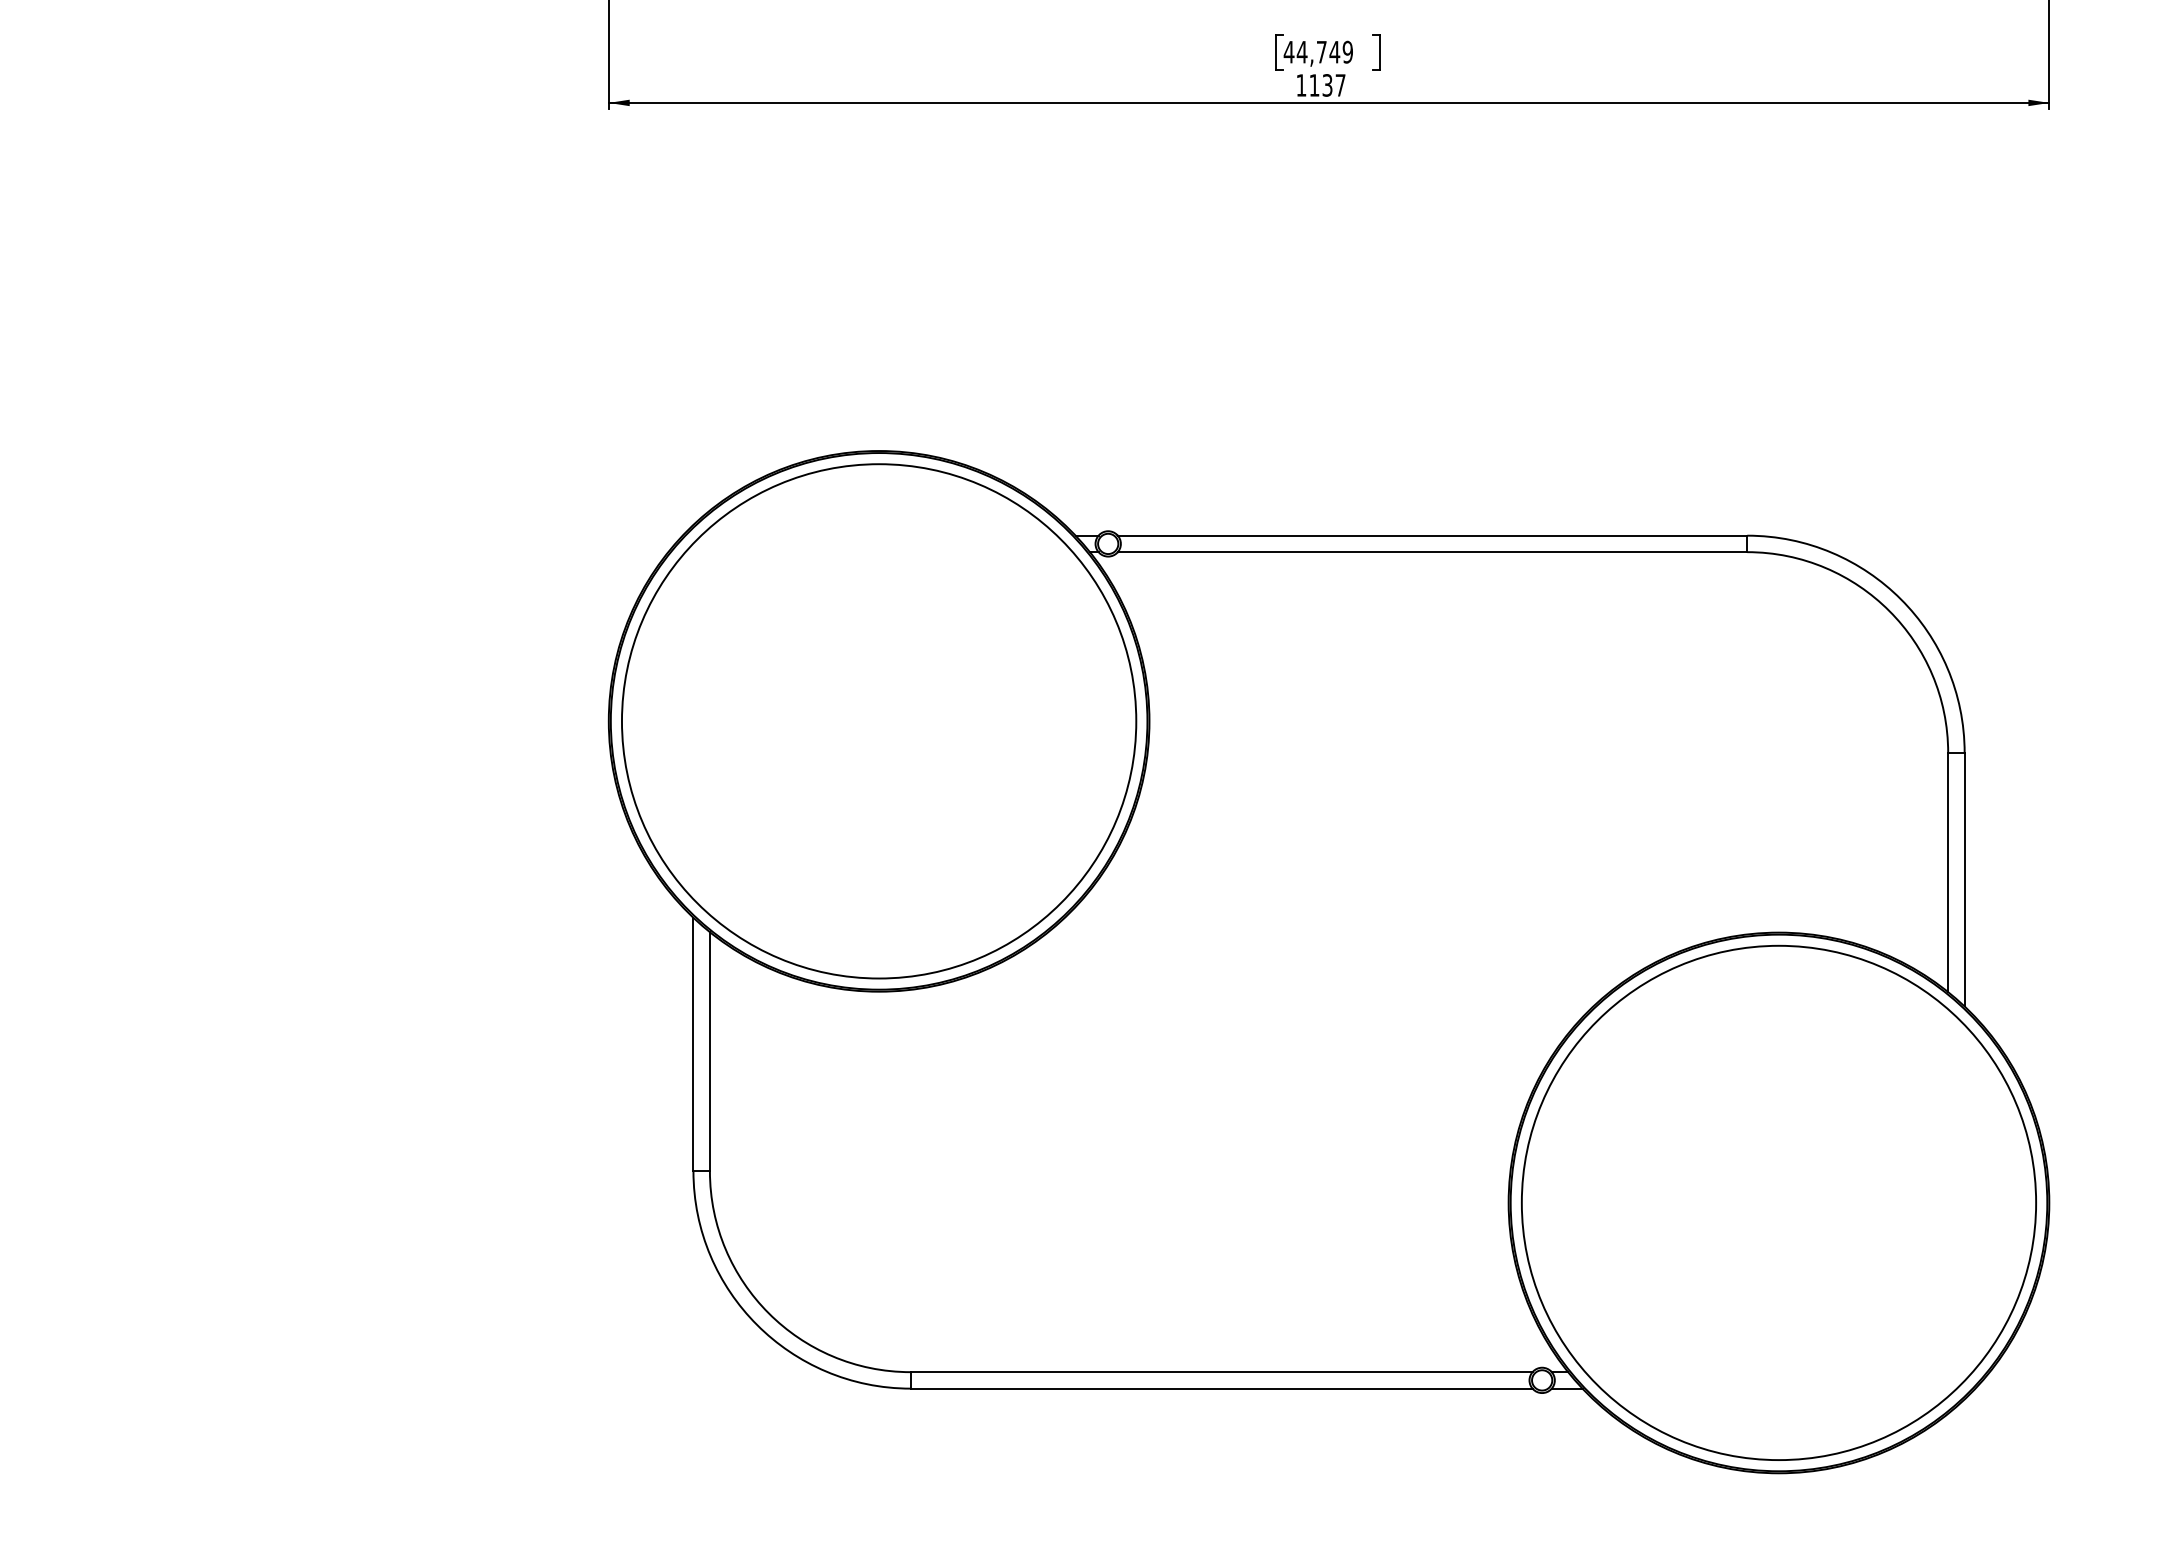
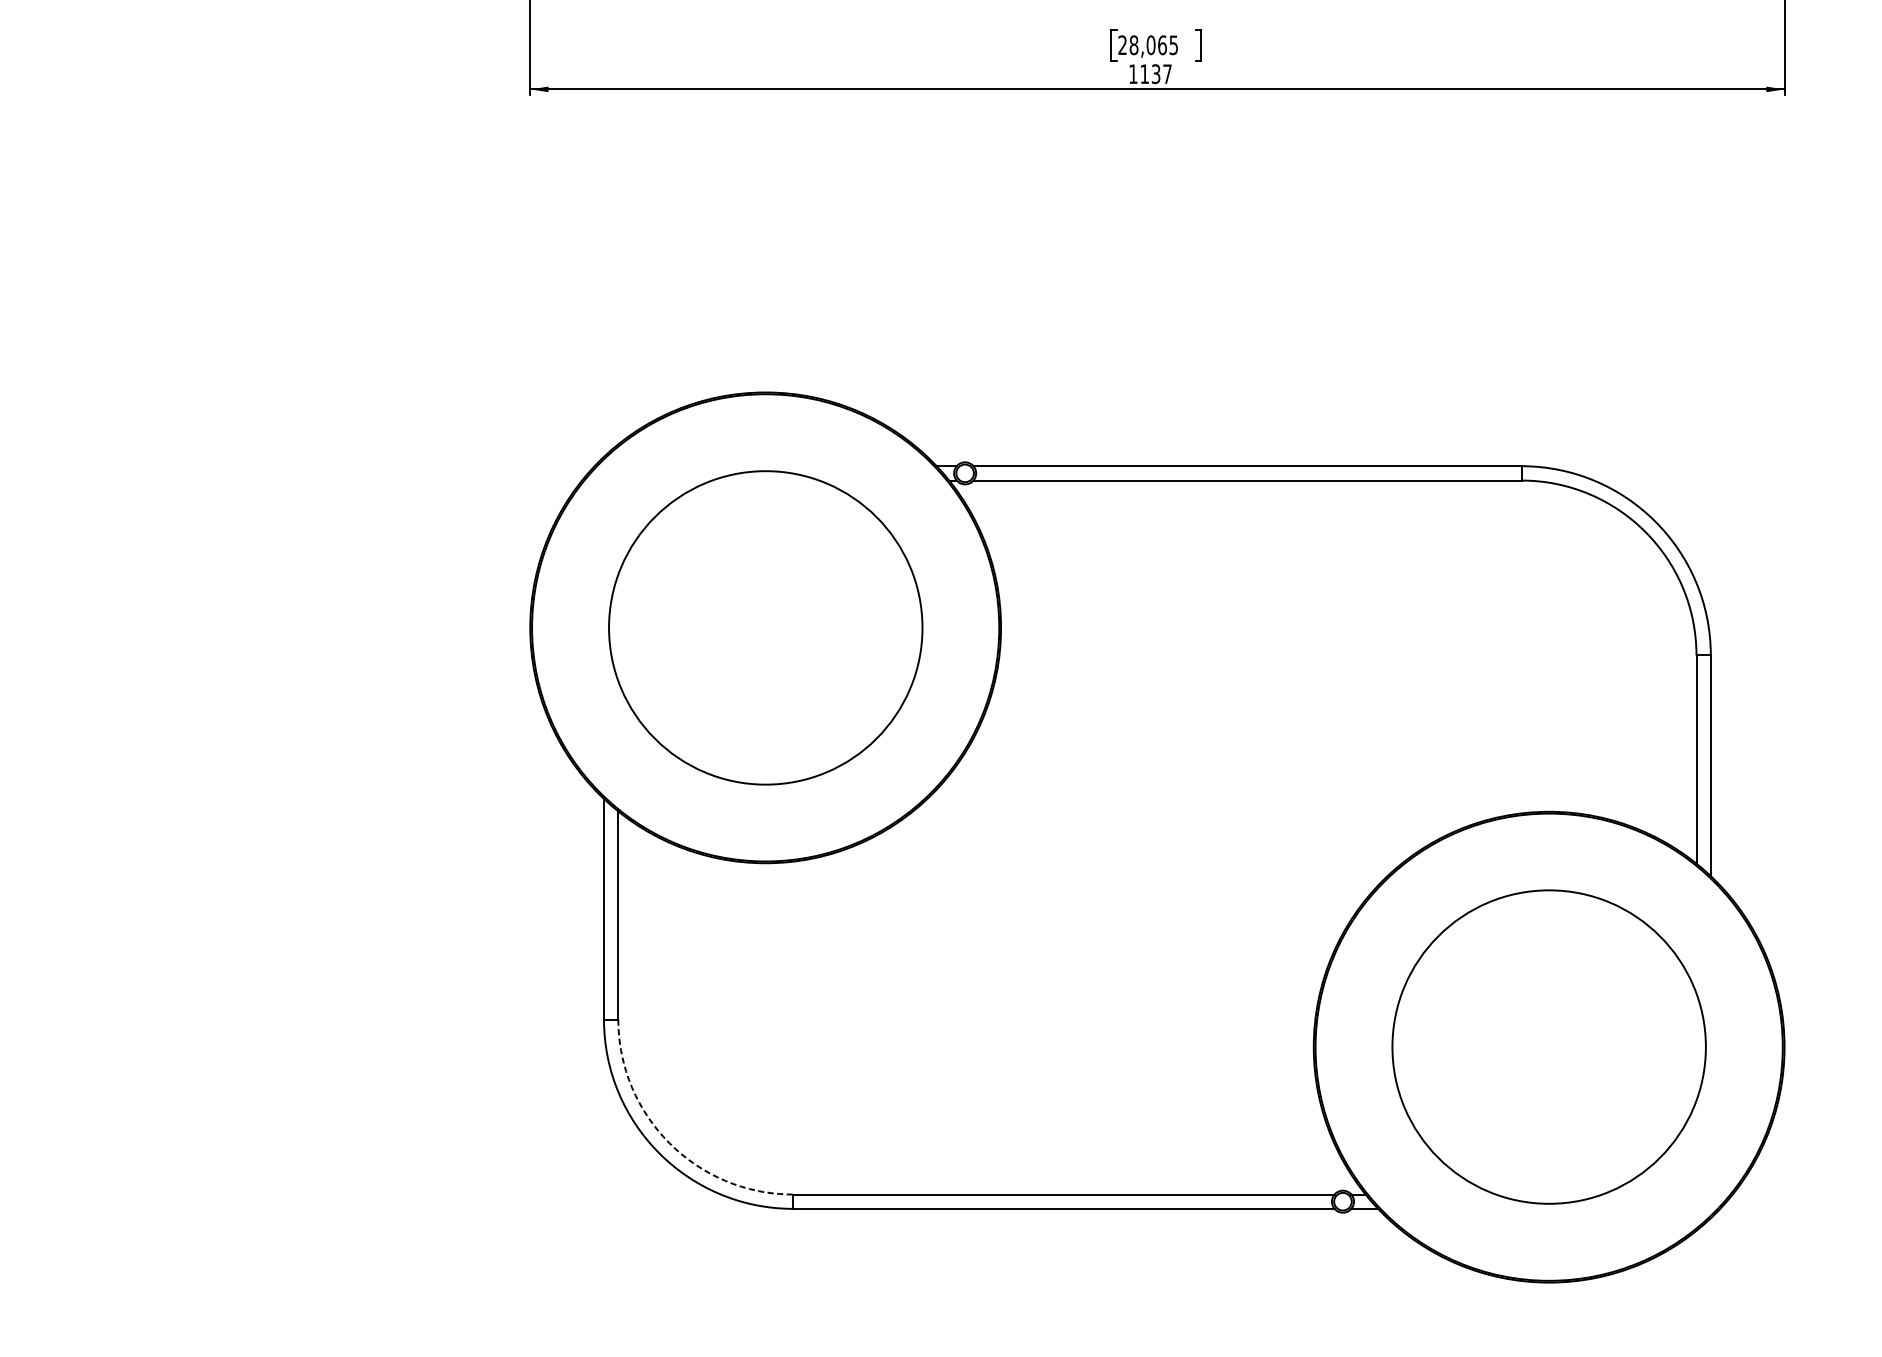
text: (1317, 51) -> (1147, 44), 44,749 -> 28,065
circle: (879, 721) -> (765, 627), size x0.7
circle: (1778, 1202) -> (1548, 1046), size x0.7
arc: (768, 1313) -> (669, 1143), solid -> dashed

